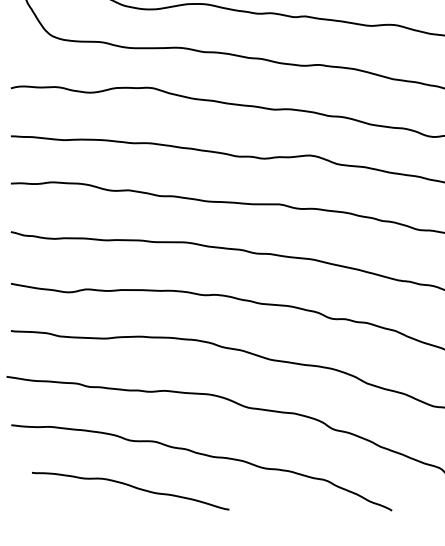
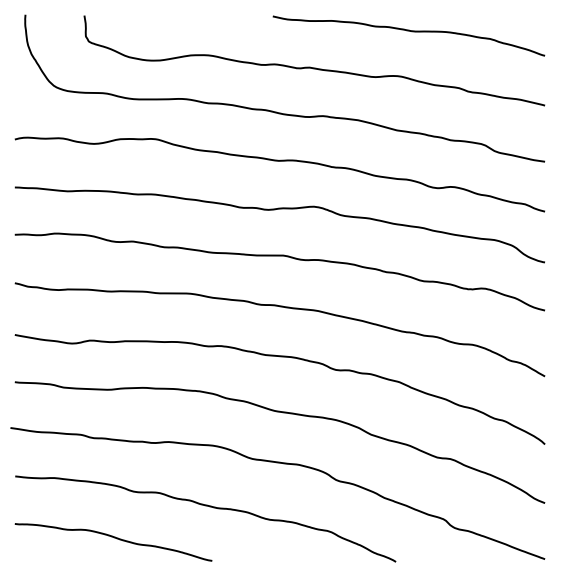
curve: (131, 487) -> (114, 538), moved

